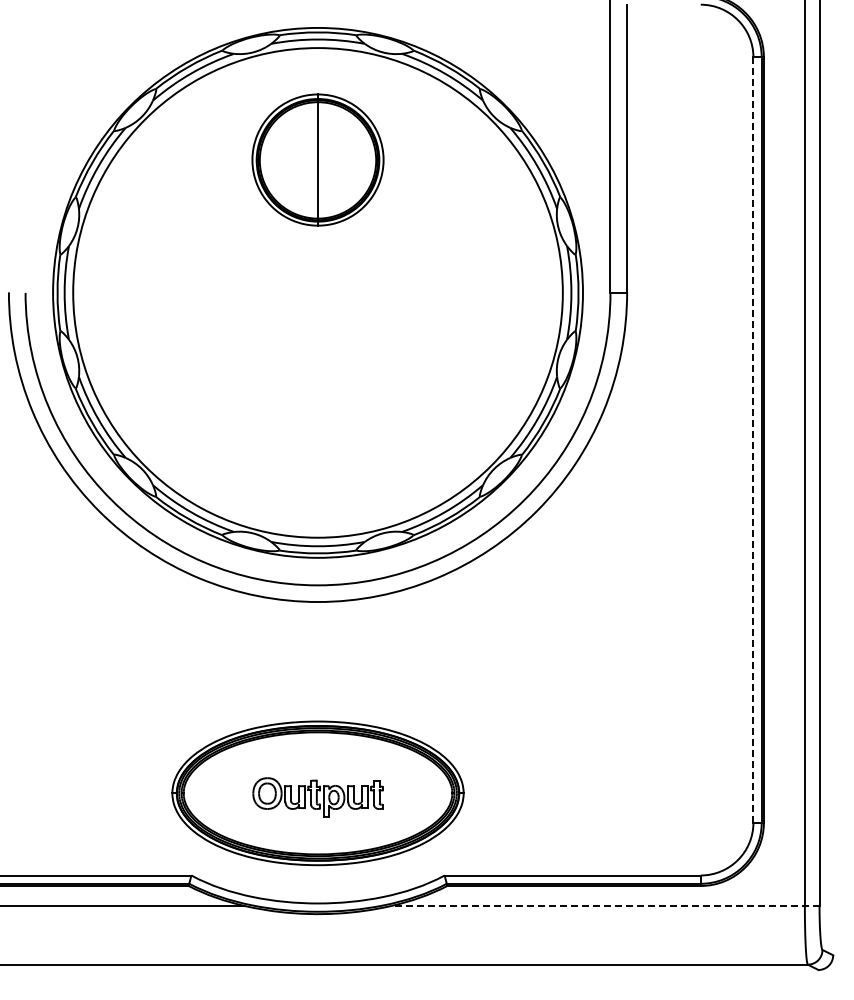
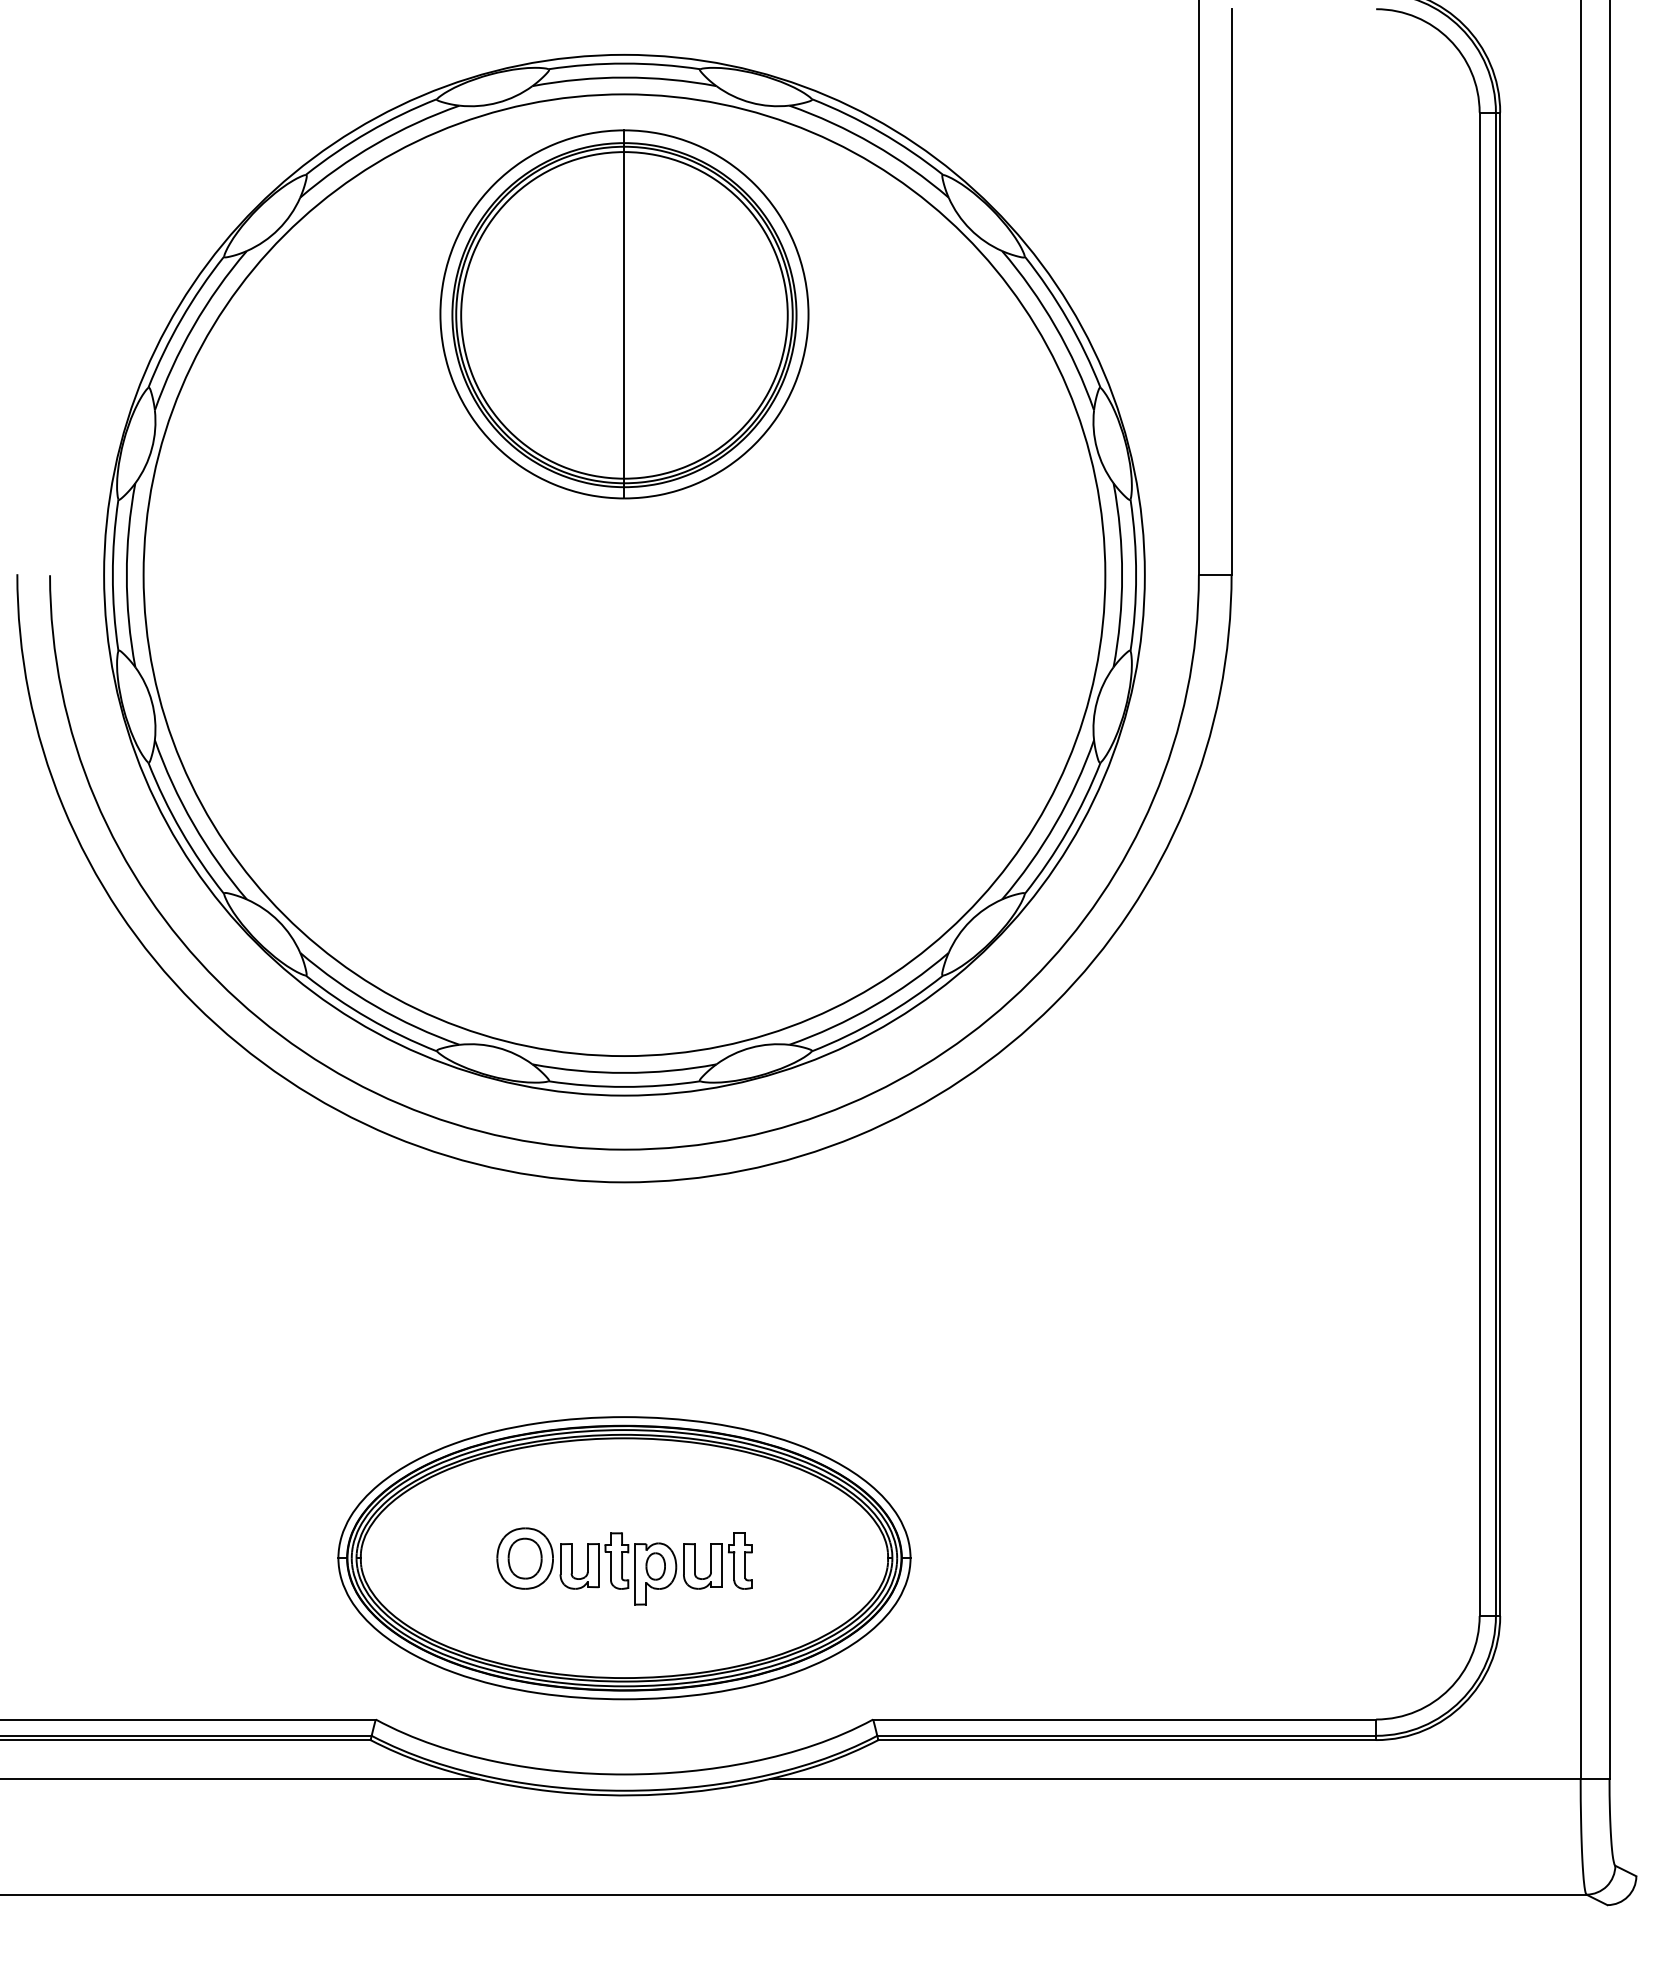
part: (317, 159) -> (623, 313), size x1.43
line: (753, 440) -> (1479, 865), dashed -> solid
line: (605, 905) -> (1189, 1778), dashed -> solid

